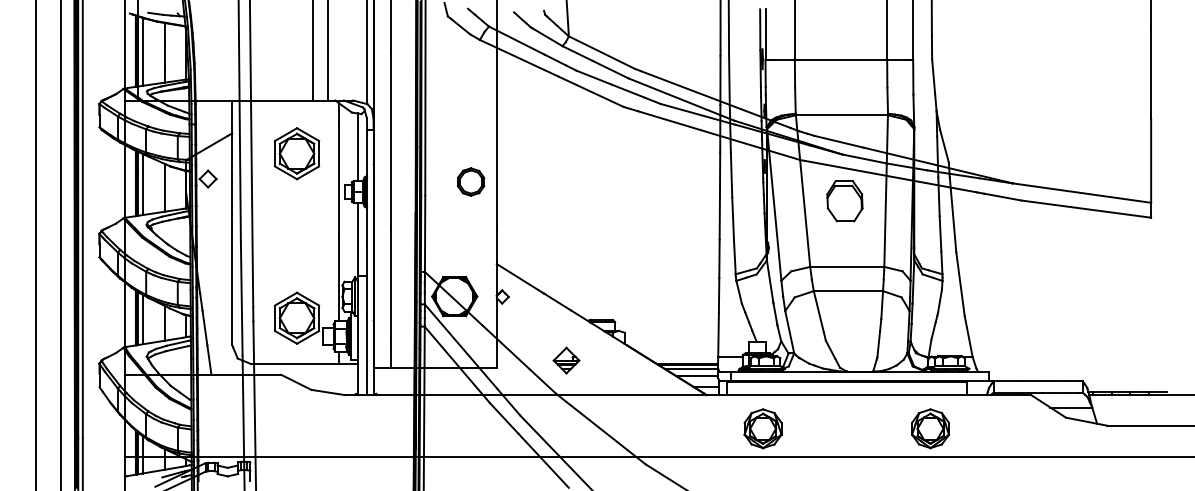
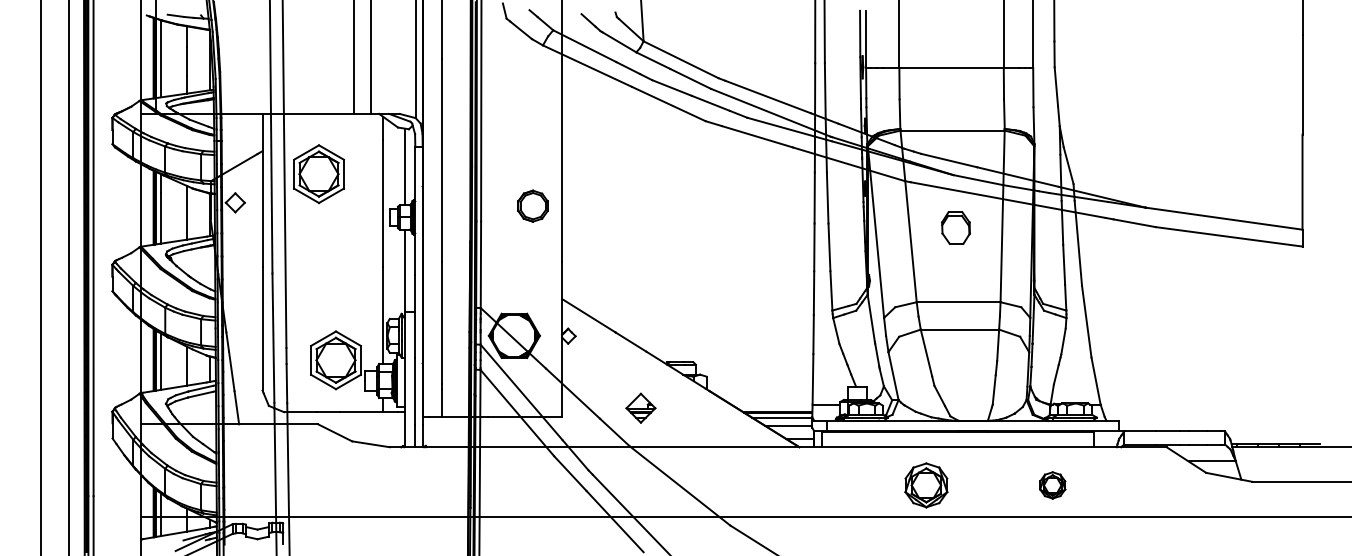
part: (296, 154) -> (318, 174), moved
part: (844, 200) -> (955, 227), size x0.7
part: (763, 428) -> (926, 485), moved
part: (930, 428) -> (1052, 485), size x0.6

